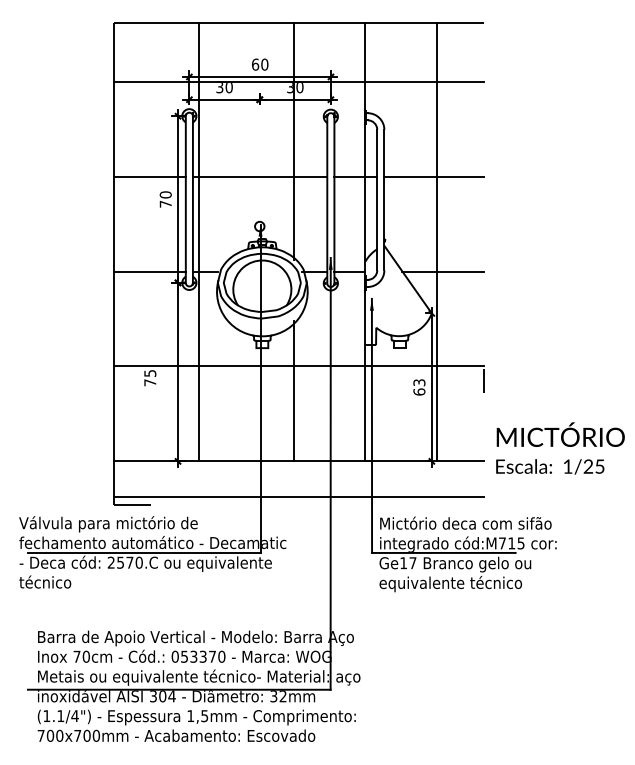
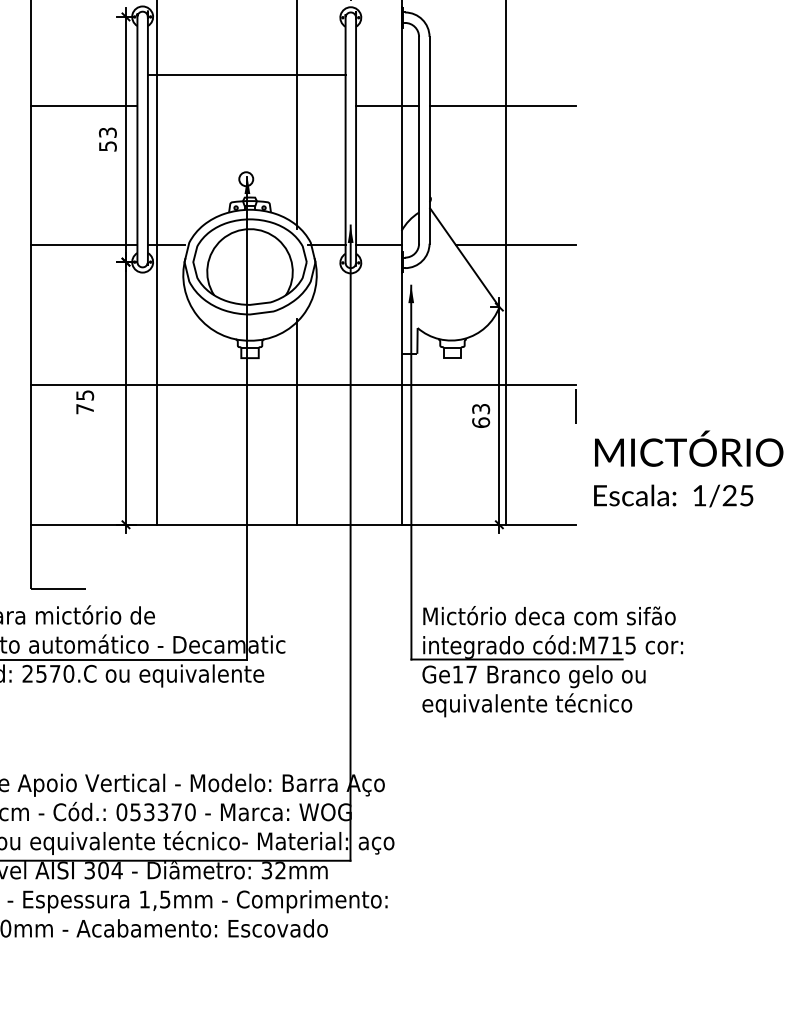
line: (259, 176) -> (245, 74), moved
text: (165, 199) -> (107, 139), 70 -> 53
text: (560, 448) -> (688, 469), moved
line: (298, 496) -> (303, 576), removed

